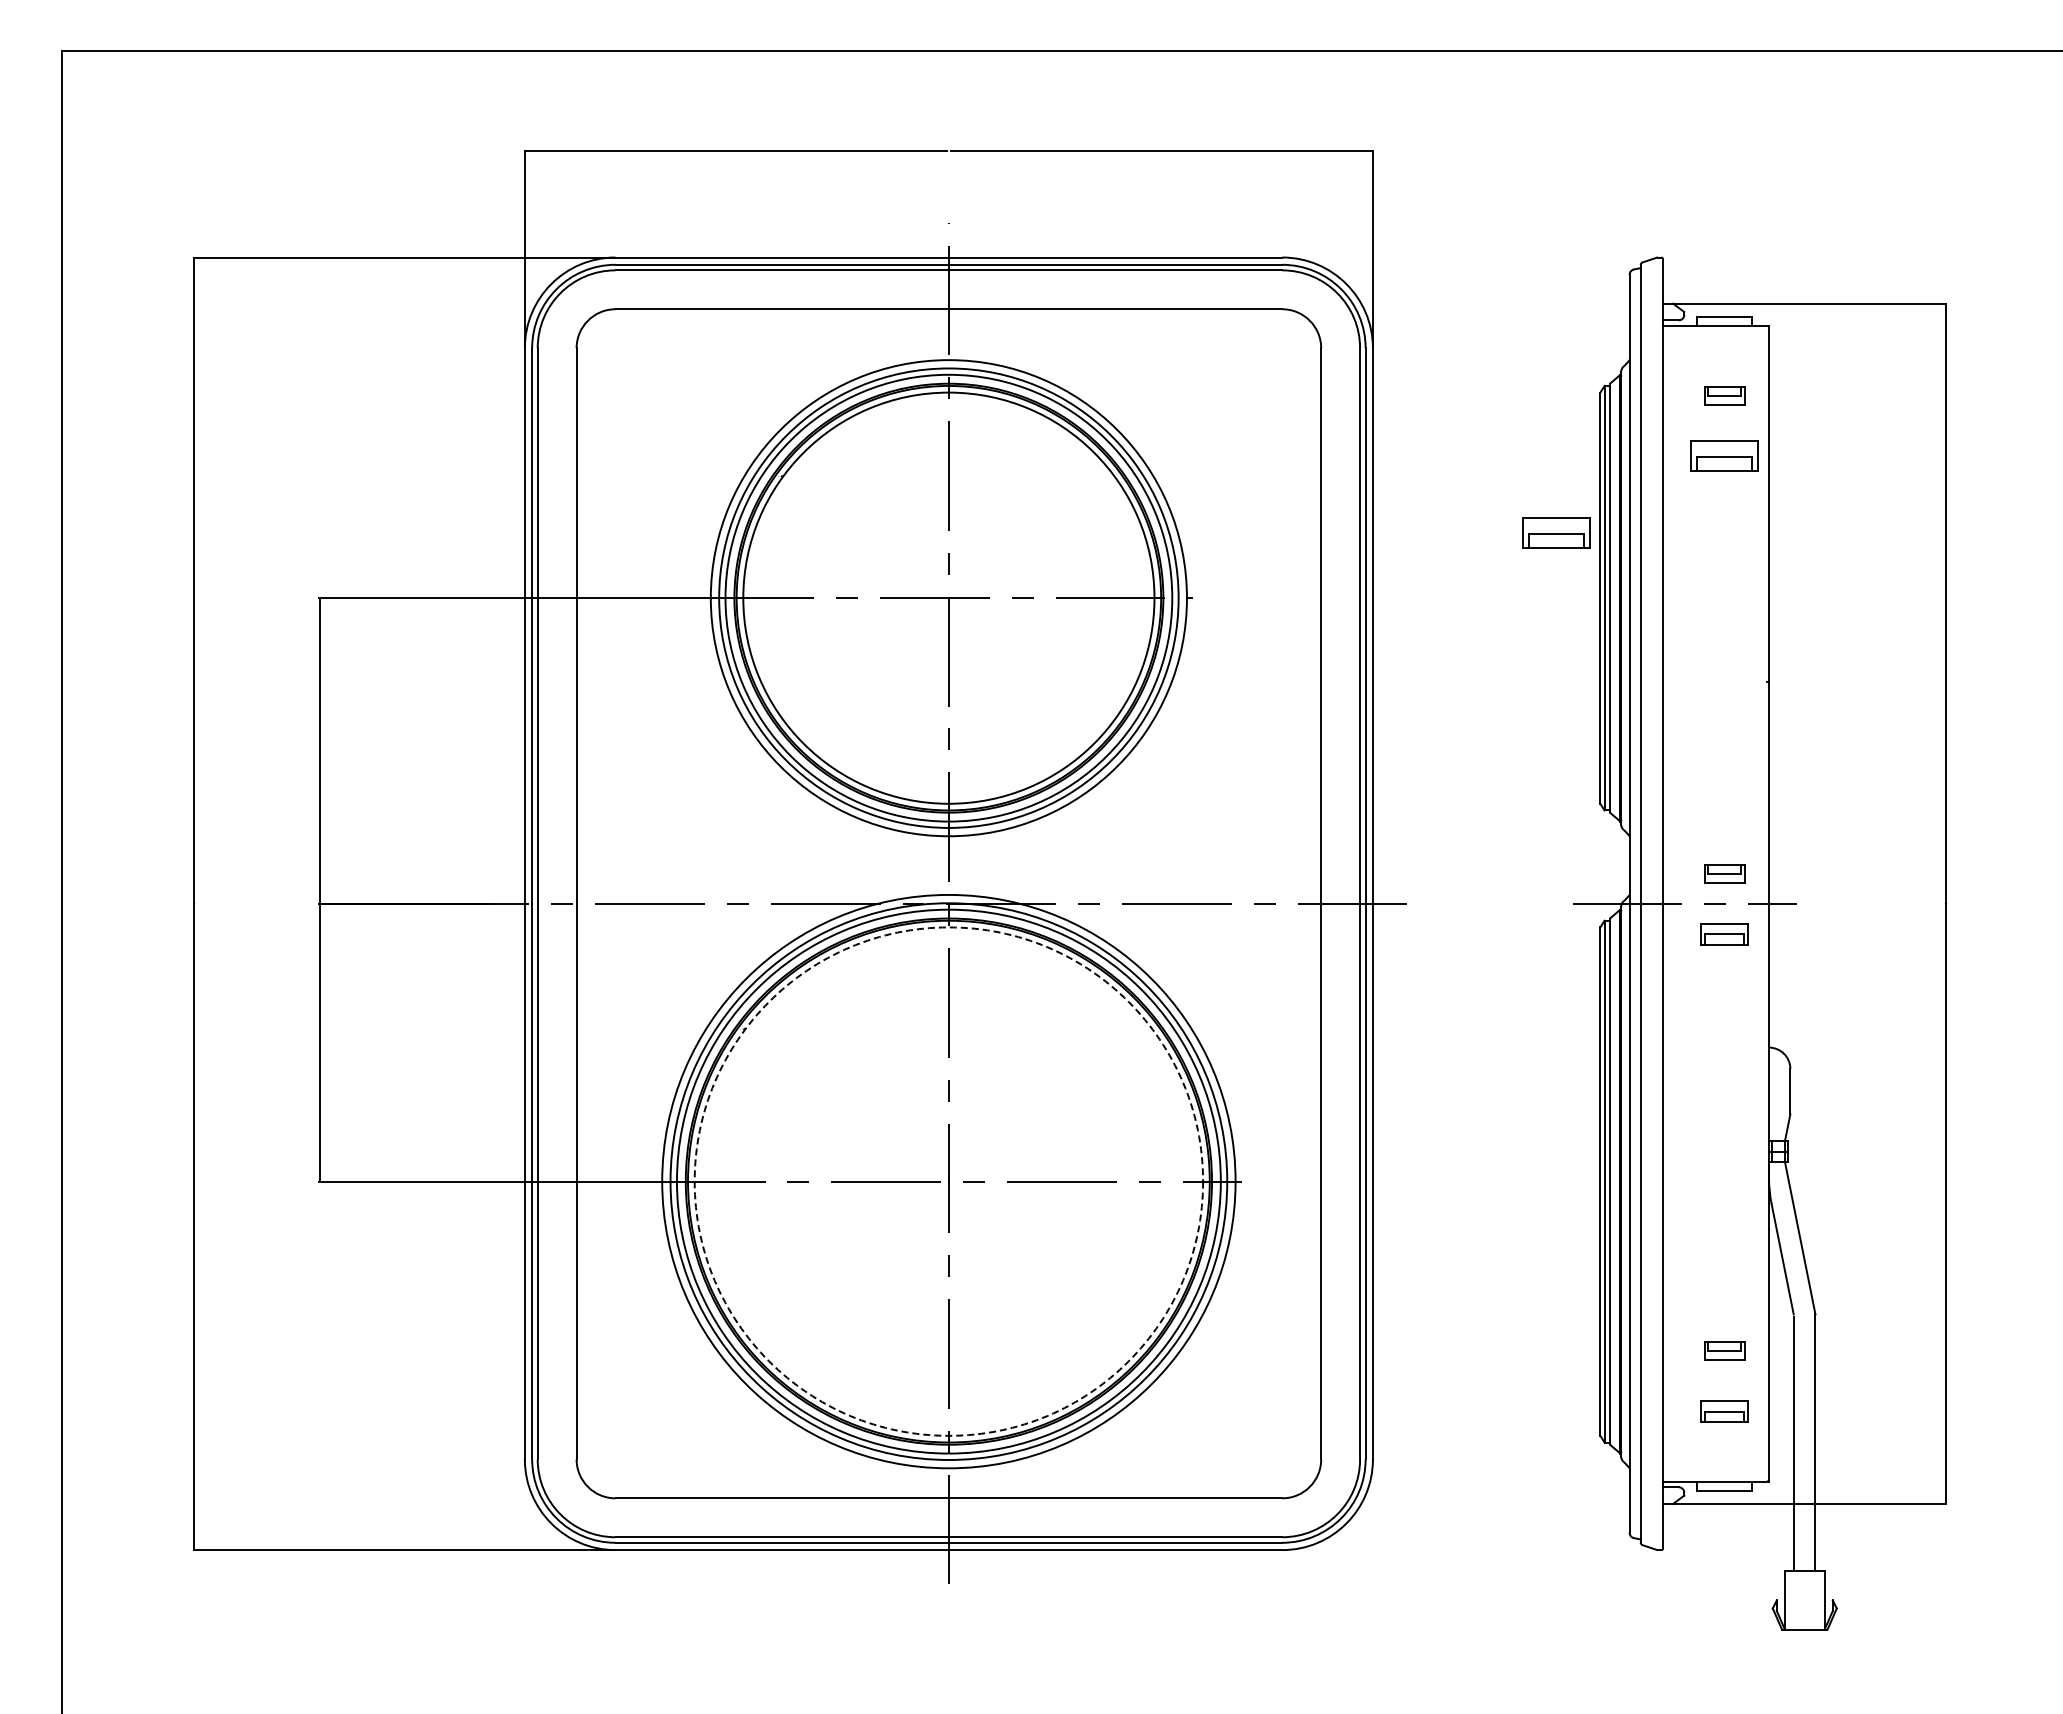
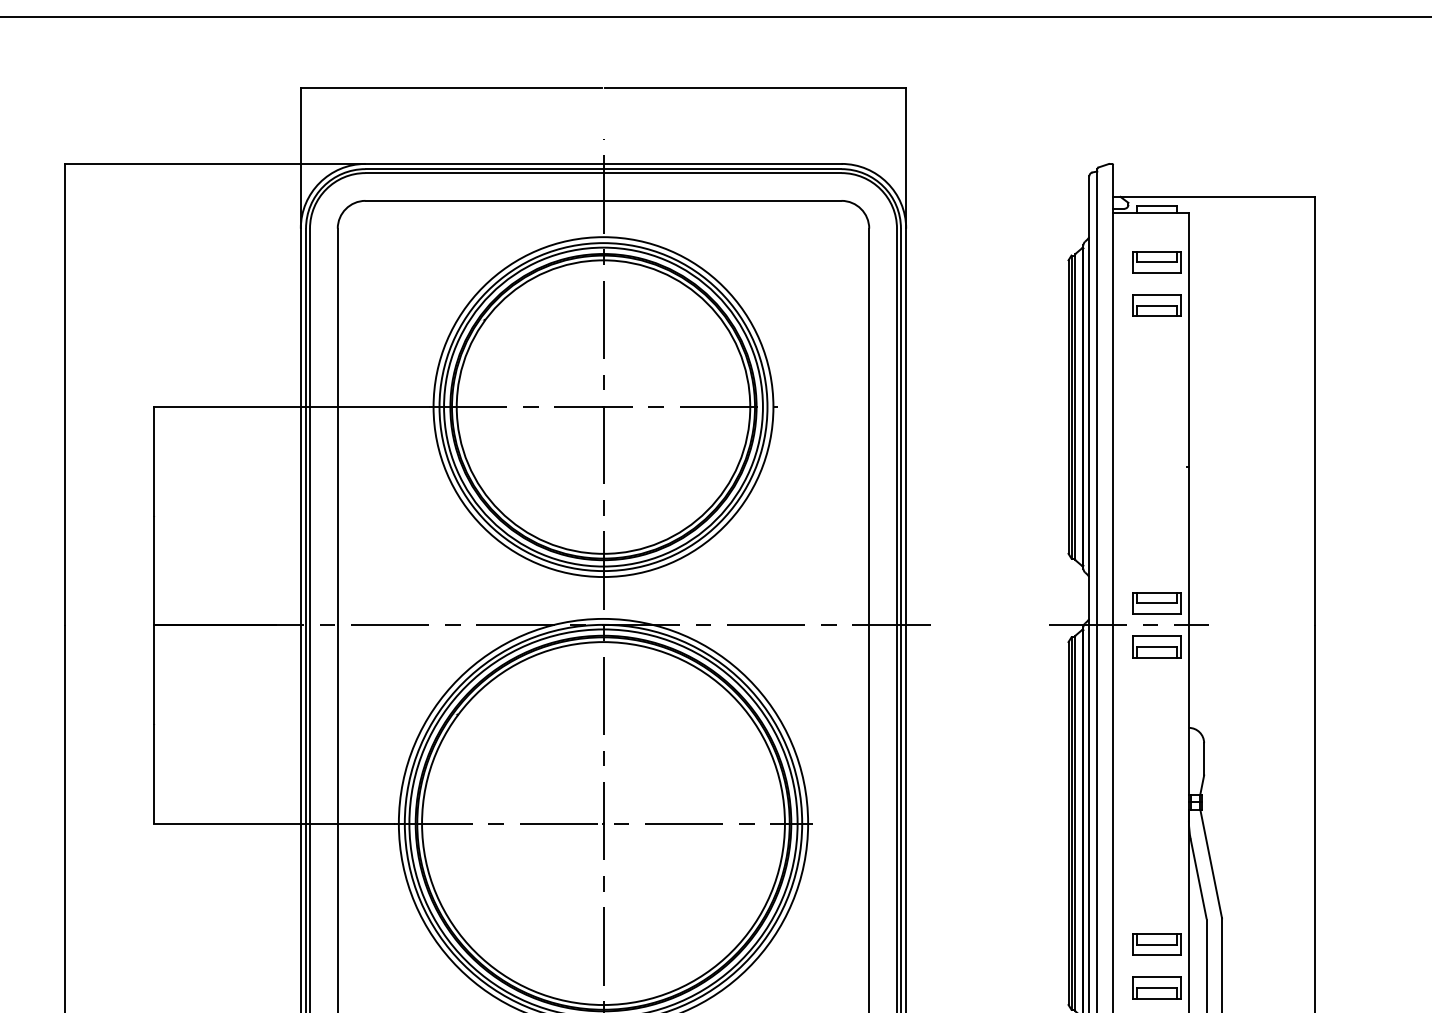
part: (1724, 395) -> (1157, 262), size x1.67
part: (1556, 532) -> (1037, 360), removed
part: (1724, 873) -> (1157, 603), size x1.67
part: (1724, 933) -> (1157, 646), size x1.43
circle: (948, 1181) -> (603, 823), dashed -> solid
part: (1724, 1350) -> (1157, 944), size x1.67
part: (1724, 1411) -> (1157, 987), size x1.43

